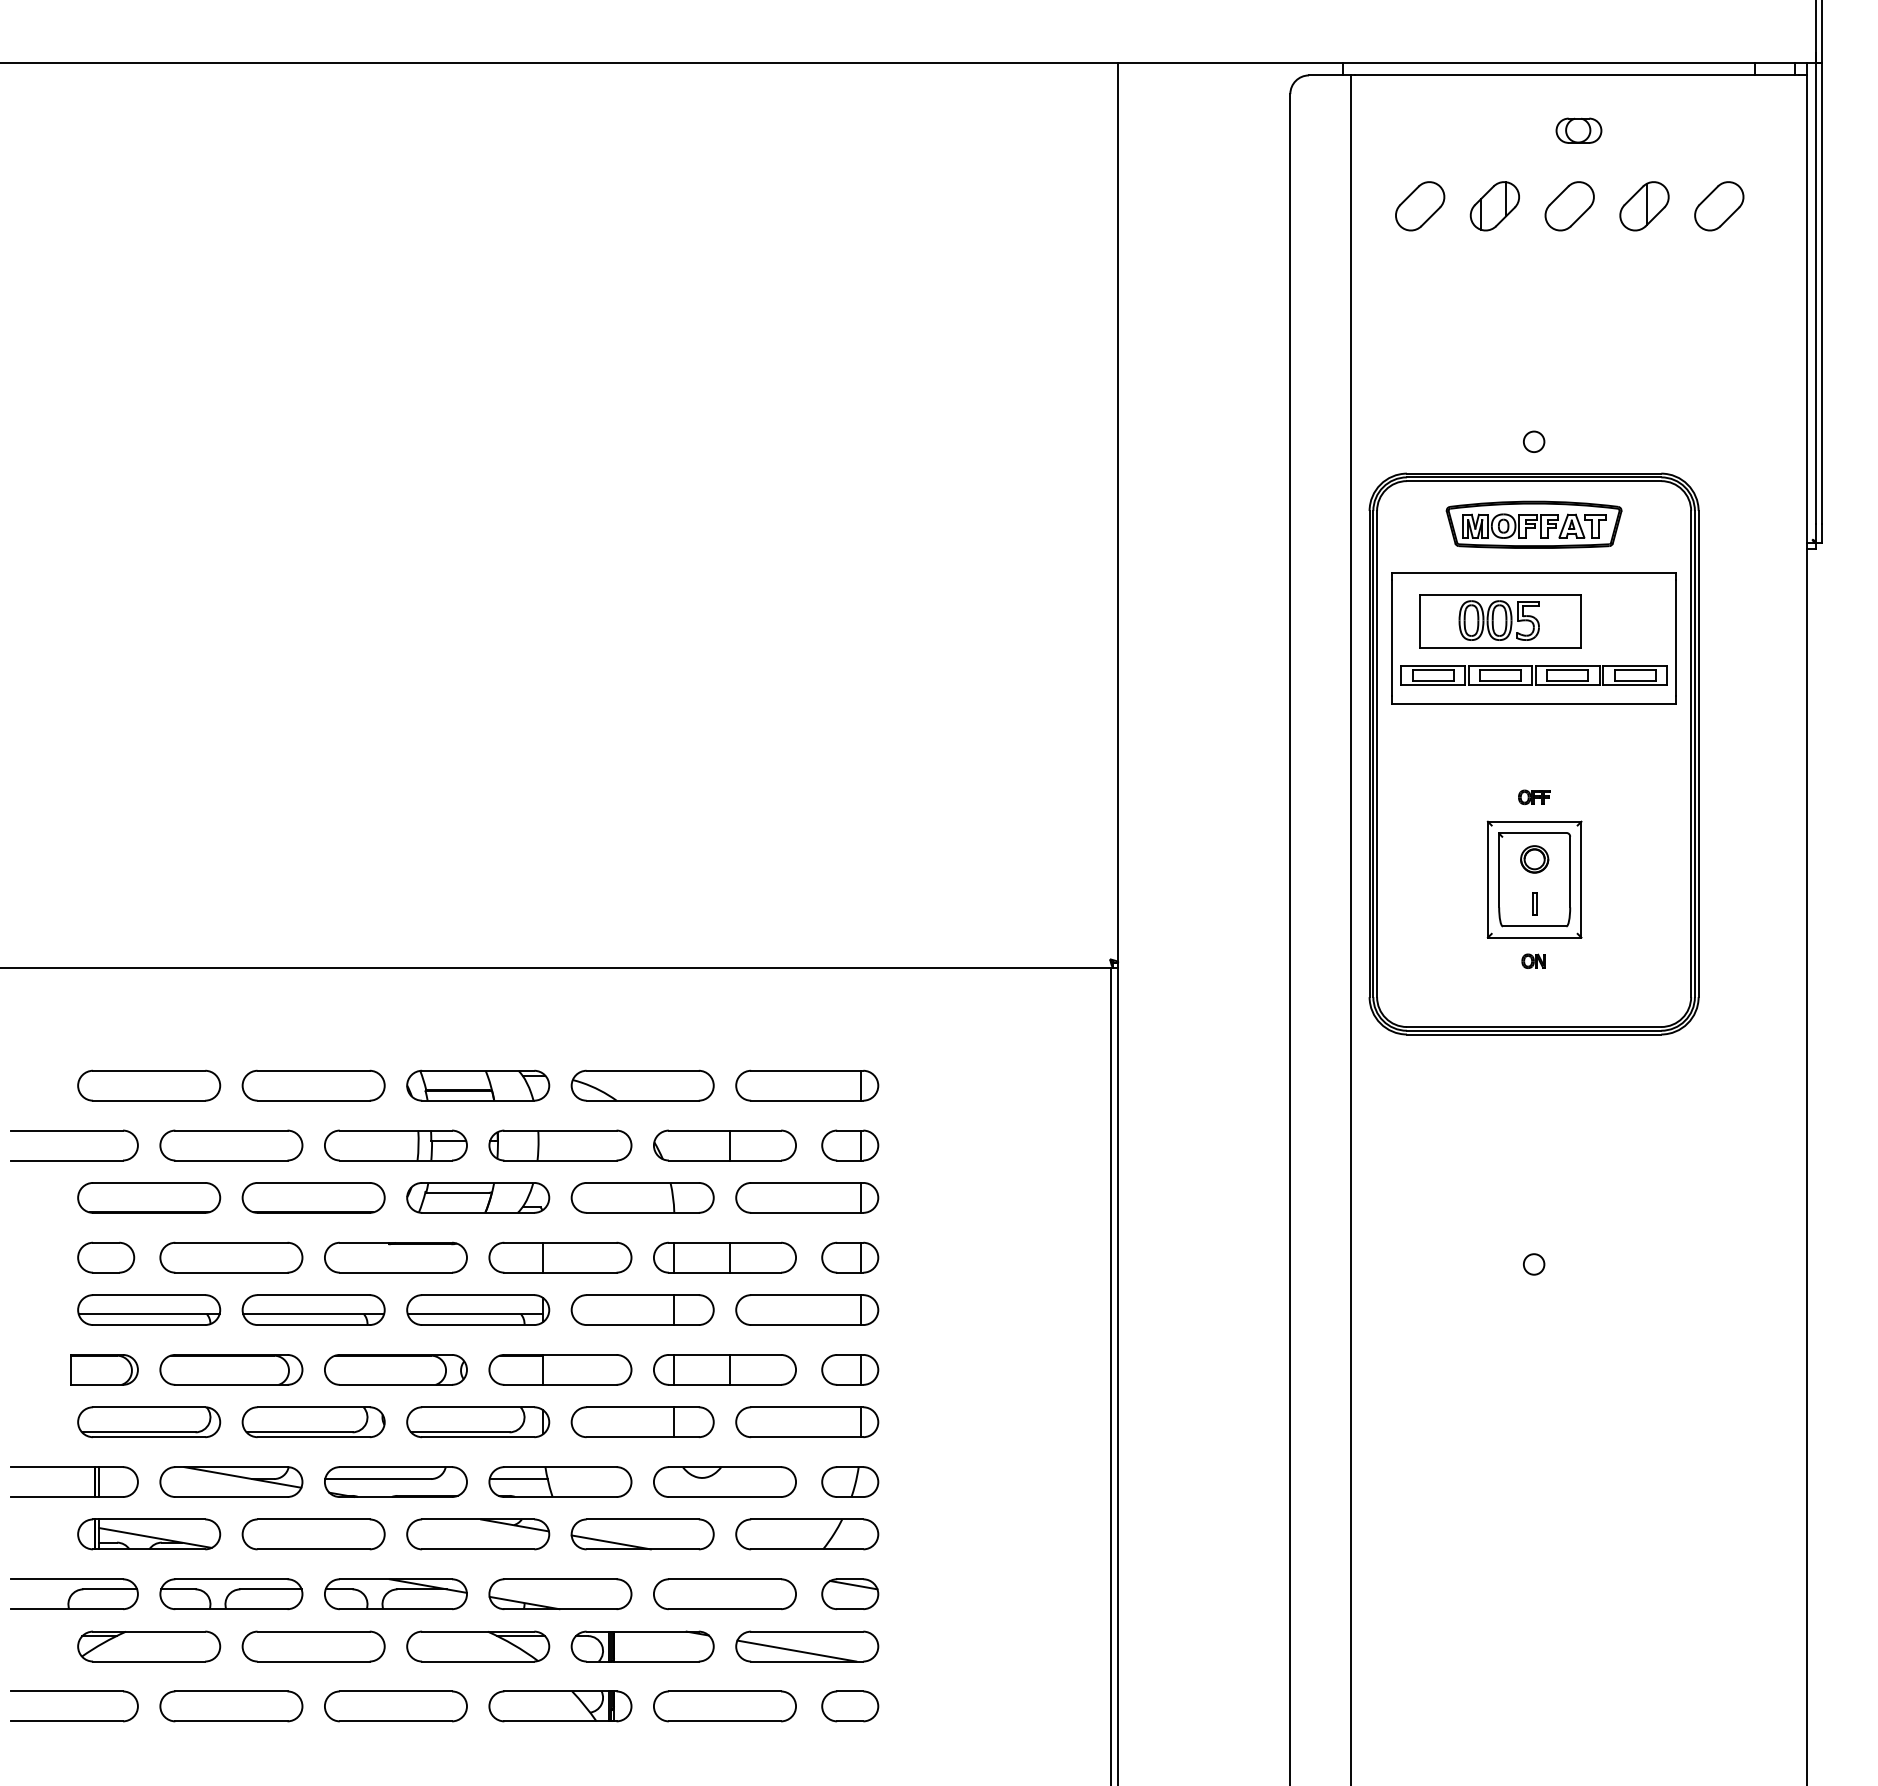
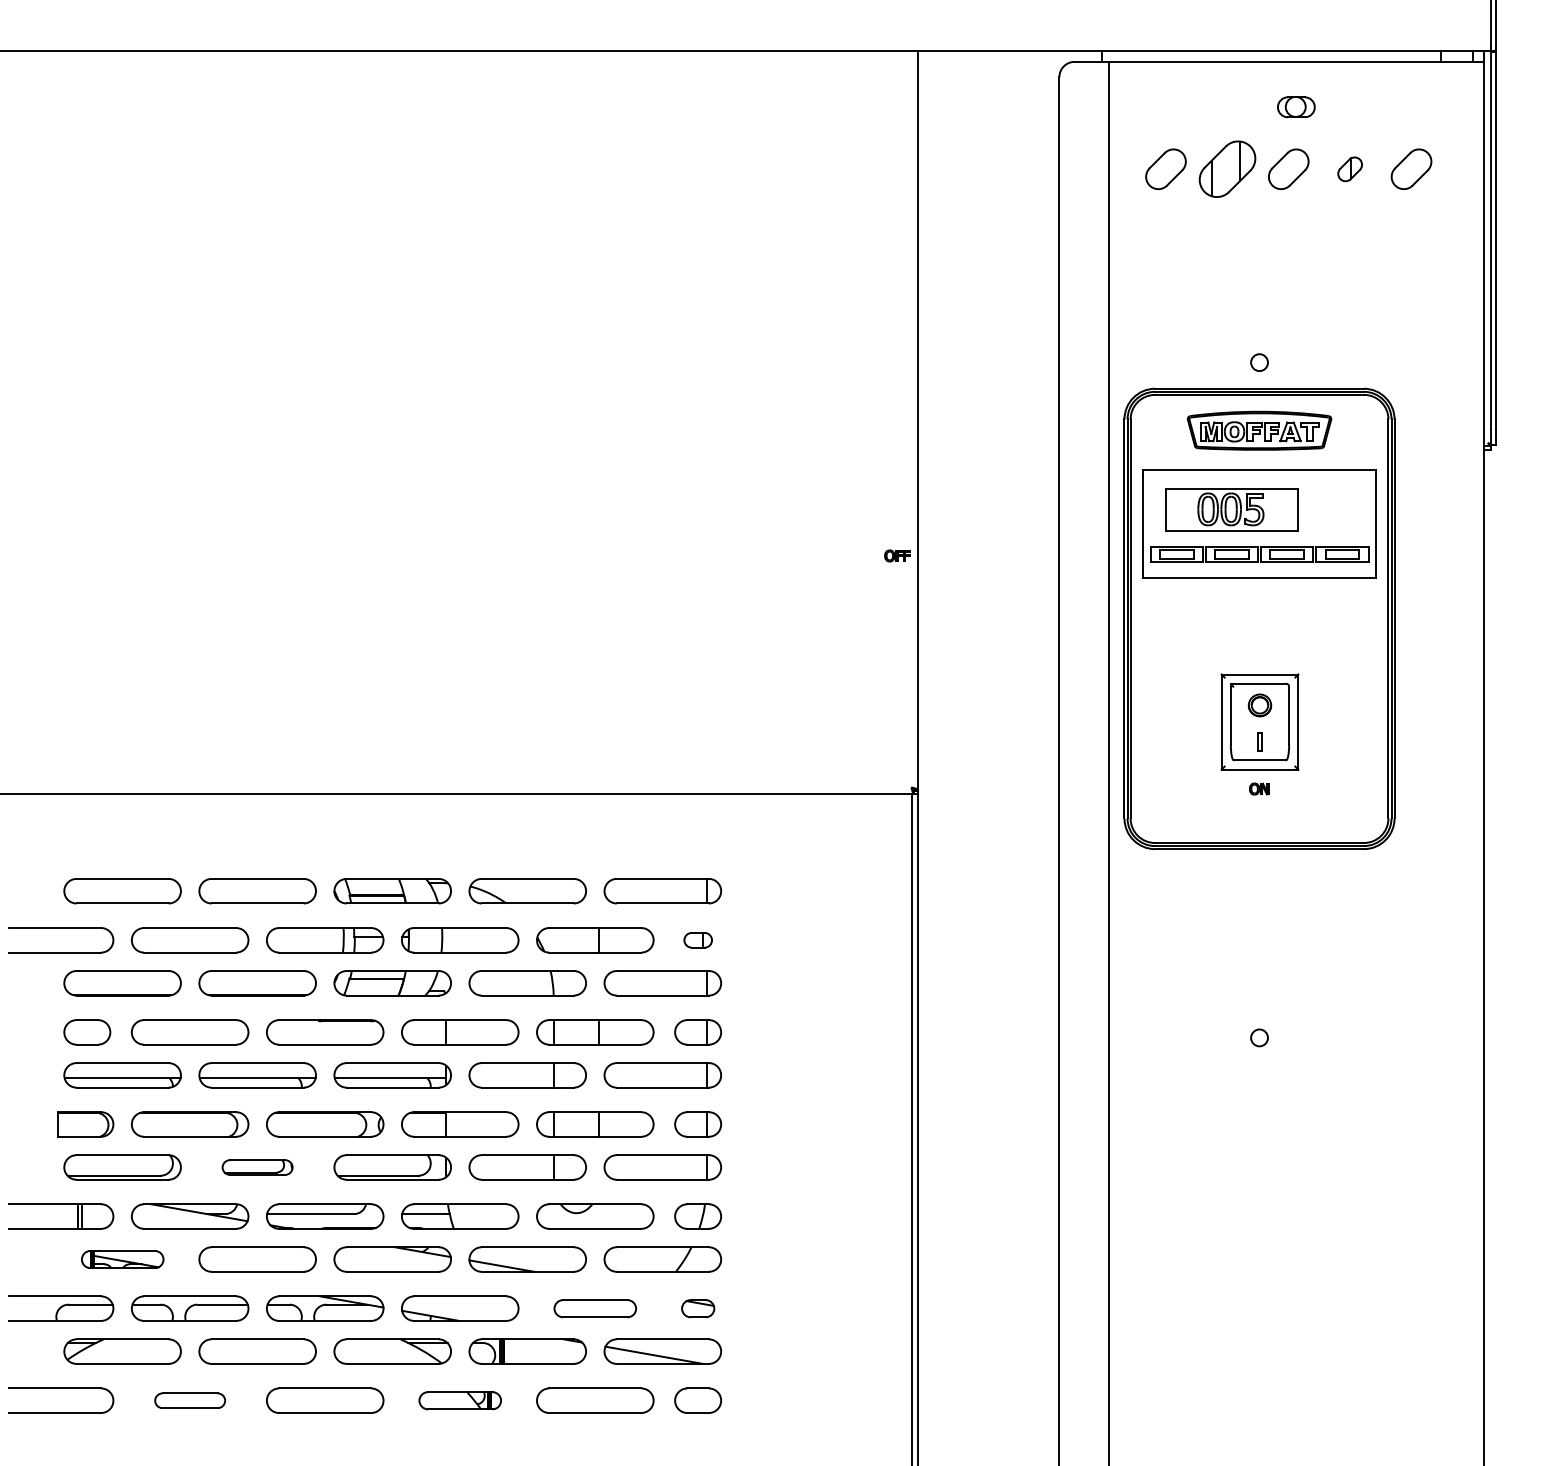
part: (1494, 206) -> (1227, 169), size x1.4
part: (1644, 206) -> (1350, 169), size x0.6
part: (1534, 797) -> (897, 556), moved
part: (850, 1145) -> (698, 940), size x0.6
part: (313, 1422) -> (257, 1167), size x0.6
part: (149, 1534) -> (122, 1259), size x0.7
part: (724, 1594) -> (594, 1308), size x0.7
part: (850, 1594) -> (698, 1308), size x0.7
part: (231, 1706) -> (190, 1400), size x0.6
part: (560, 1706) -> (460, 1400), size x0.7

